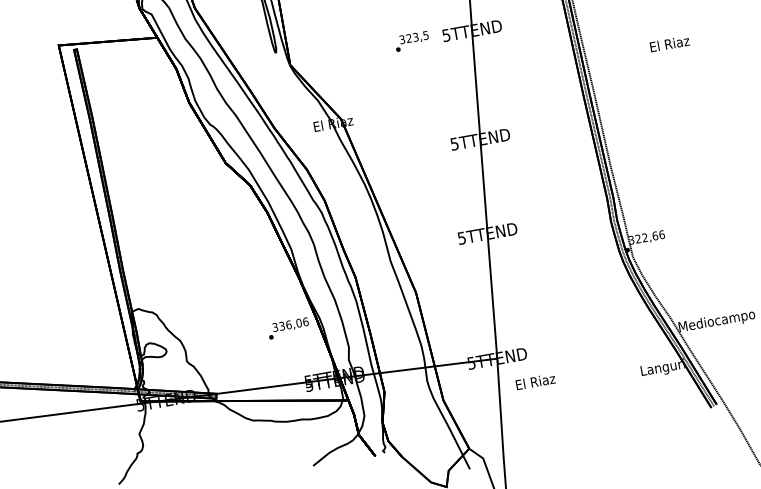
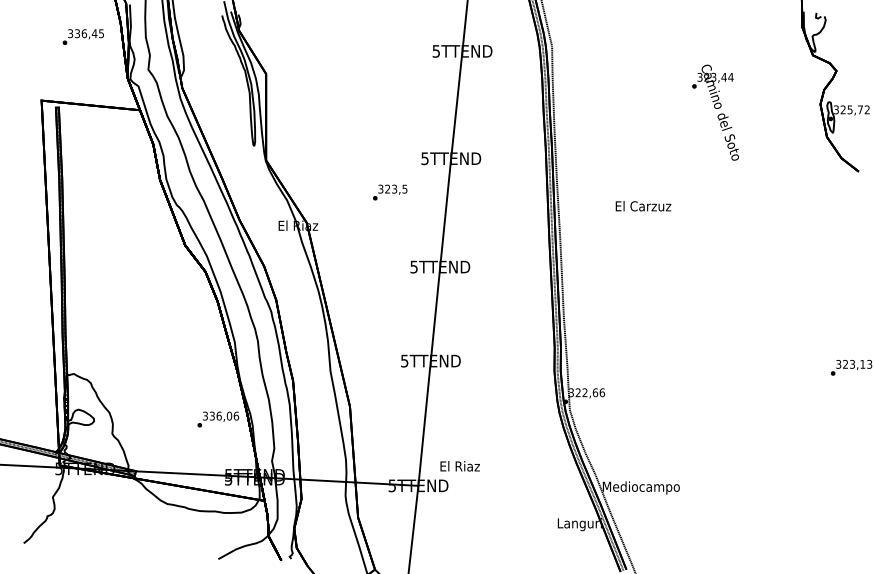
text: (412, 41) -> (390, 192), moved
text: (669, 44) -> (643, 206), El Riaz -> El Carzuz
text: (535, 382) -> (459, 466), moved

